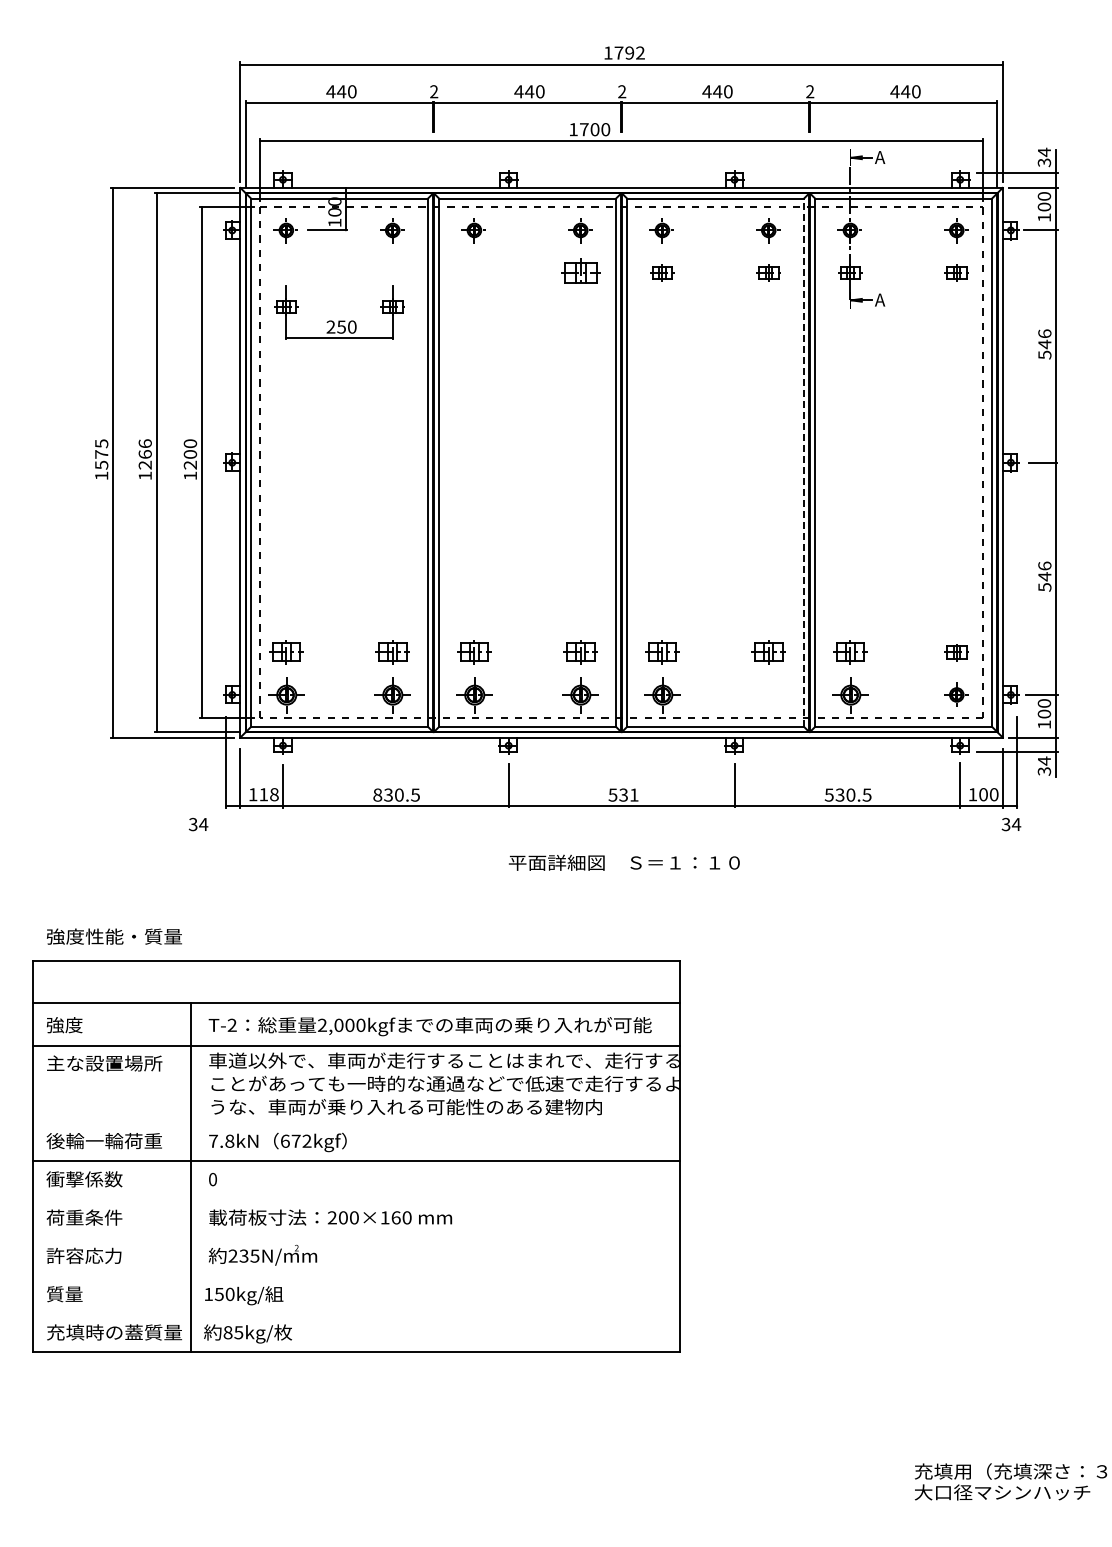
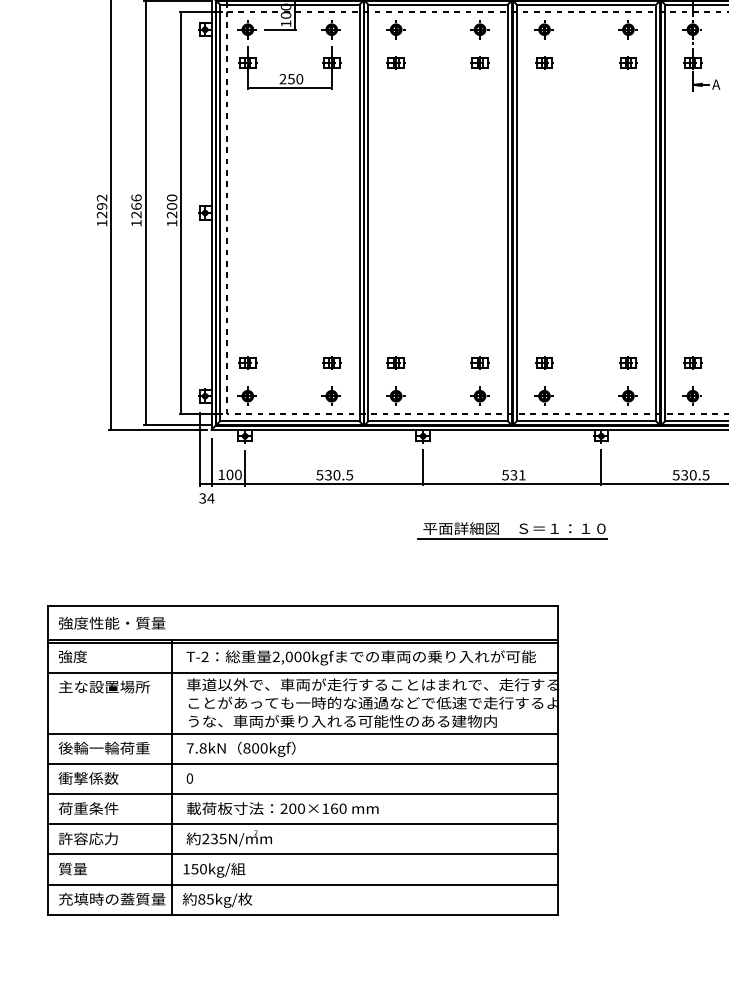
part: (474, 272) -> (396, 62), added
part: (580, 272) -> (479, 62), size x0.62
part: (339, 320) -> (289, 73), moved
text: (101, 454) -> (101, 206), 1575 -> 1292
line: (804, 462) -> (656, 212), dashed -> solid
part: (286, 652) -> (247, 362), size x0.71
part: (392, 652) -> (331, 362), size x0.71
part: (474, 652) -> (396, 362), size x0.71
part: (580, 652) -> (479, 362), size x0.71
part: (662, 652) -> (544, 362), size x0.71
part: (768, 652) -> (628, 362), size x0.71
part: (850, 652) -> (692, 362), size x0.71
part: (285, 694) -> (247, 395), size x0.71
part: (392, 694) -> (331, 395), size x0.71
part: (473, 694) -> (395, 395), size x0.71
part: (580, 694) -> (479, 395), size x0.71
part: (661, 694) -> (543, 395), size x0.71
part: (768, 694) -> (628, 395), added
part: (849, 694) -> (692, 395), size x0.71
text: (268, 794) -> (233, 474), 118 -> 100
text: (377, 794) -> (319, 474), 830.5 -> 530.5
text: (198, 824) -> (206, 498), moved
line: (621, 876) -> (512, 539), added
text: (114, 936) -> (112, 623), moved
line: (356, 1007) -> (303, 642), added
line: (356, 1122) -> (303, 733), added
text: (295, 1140) -> (255, 747), 672kgf -> 800kgf
line: (356, 1199) -> (303, 794), added
line: (356, 1237) -> (303, 824), added
line: (356, 1275) -> (303, 854), added
line: (356, 1313) -> (303, 884), added

